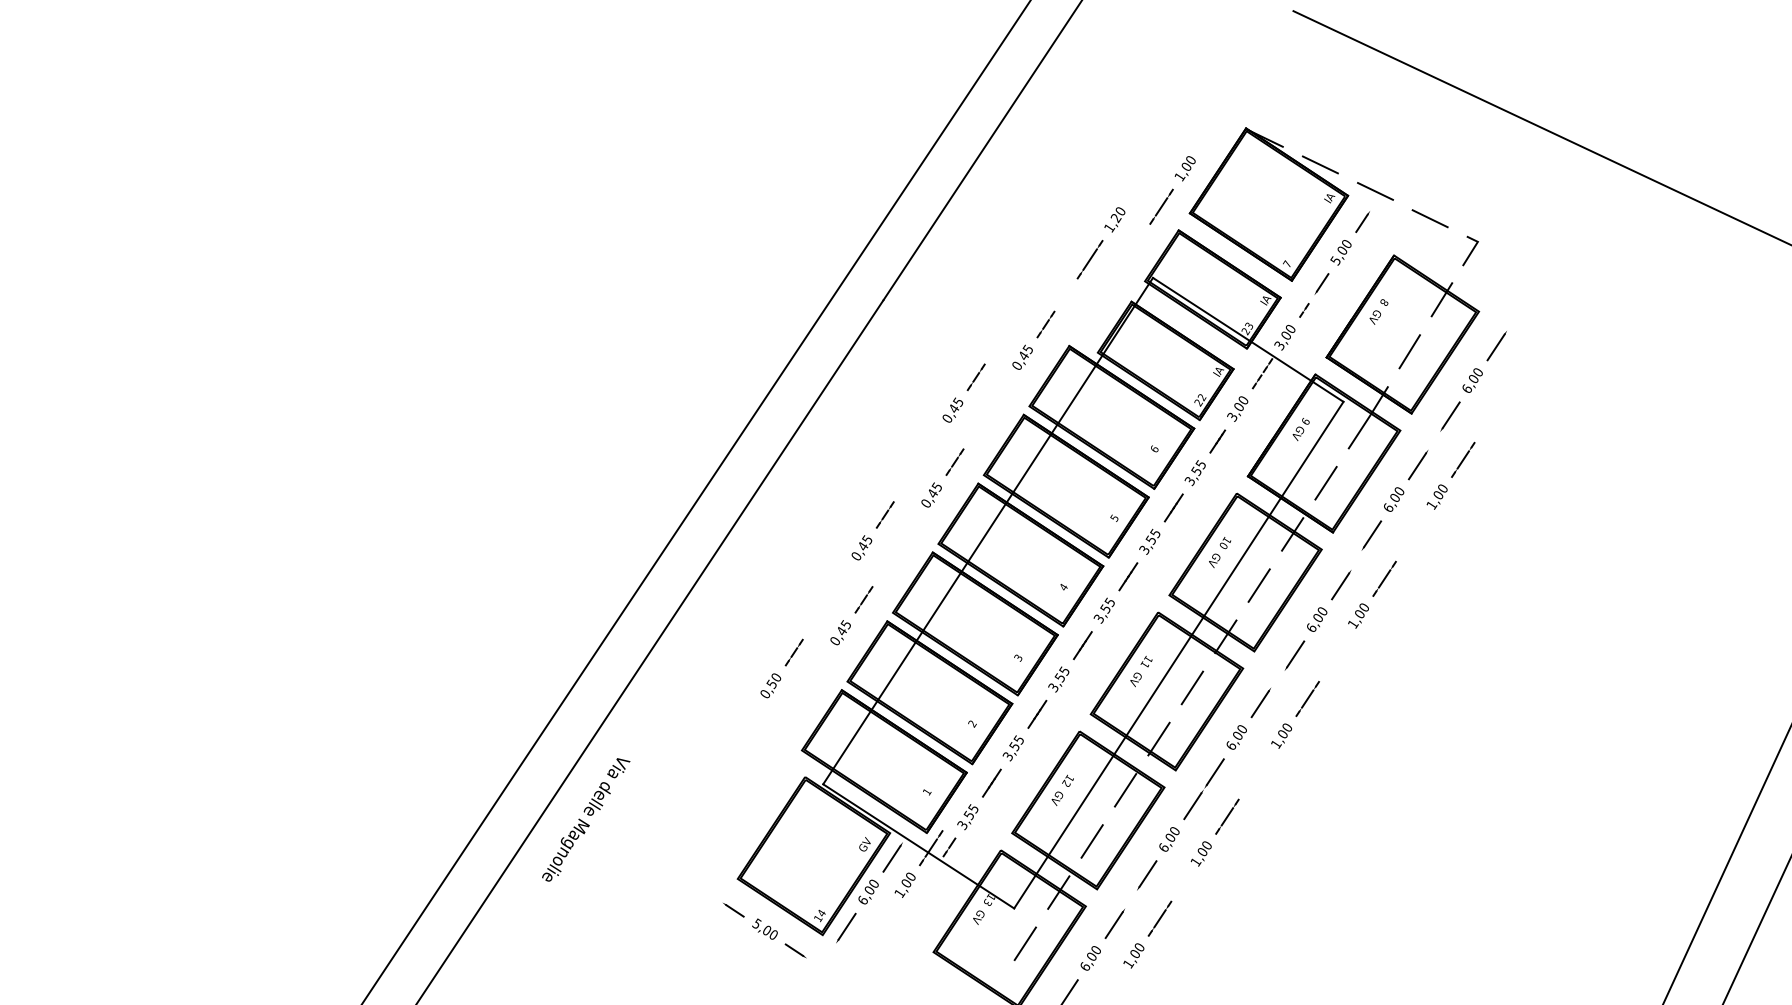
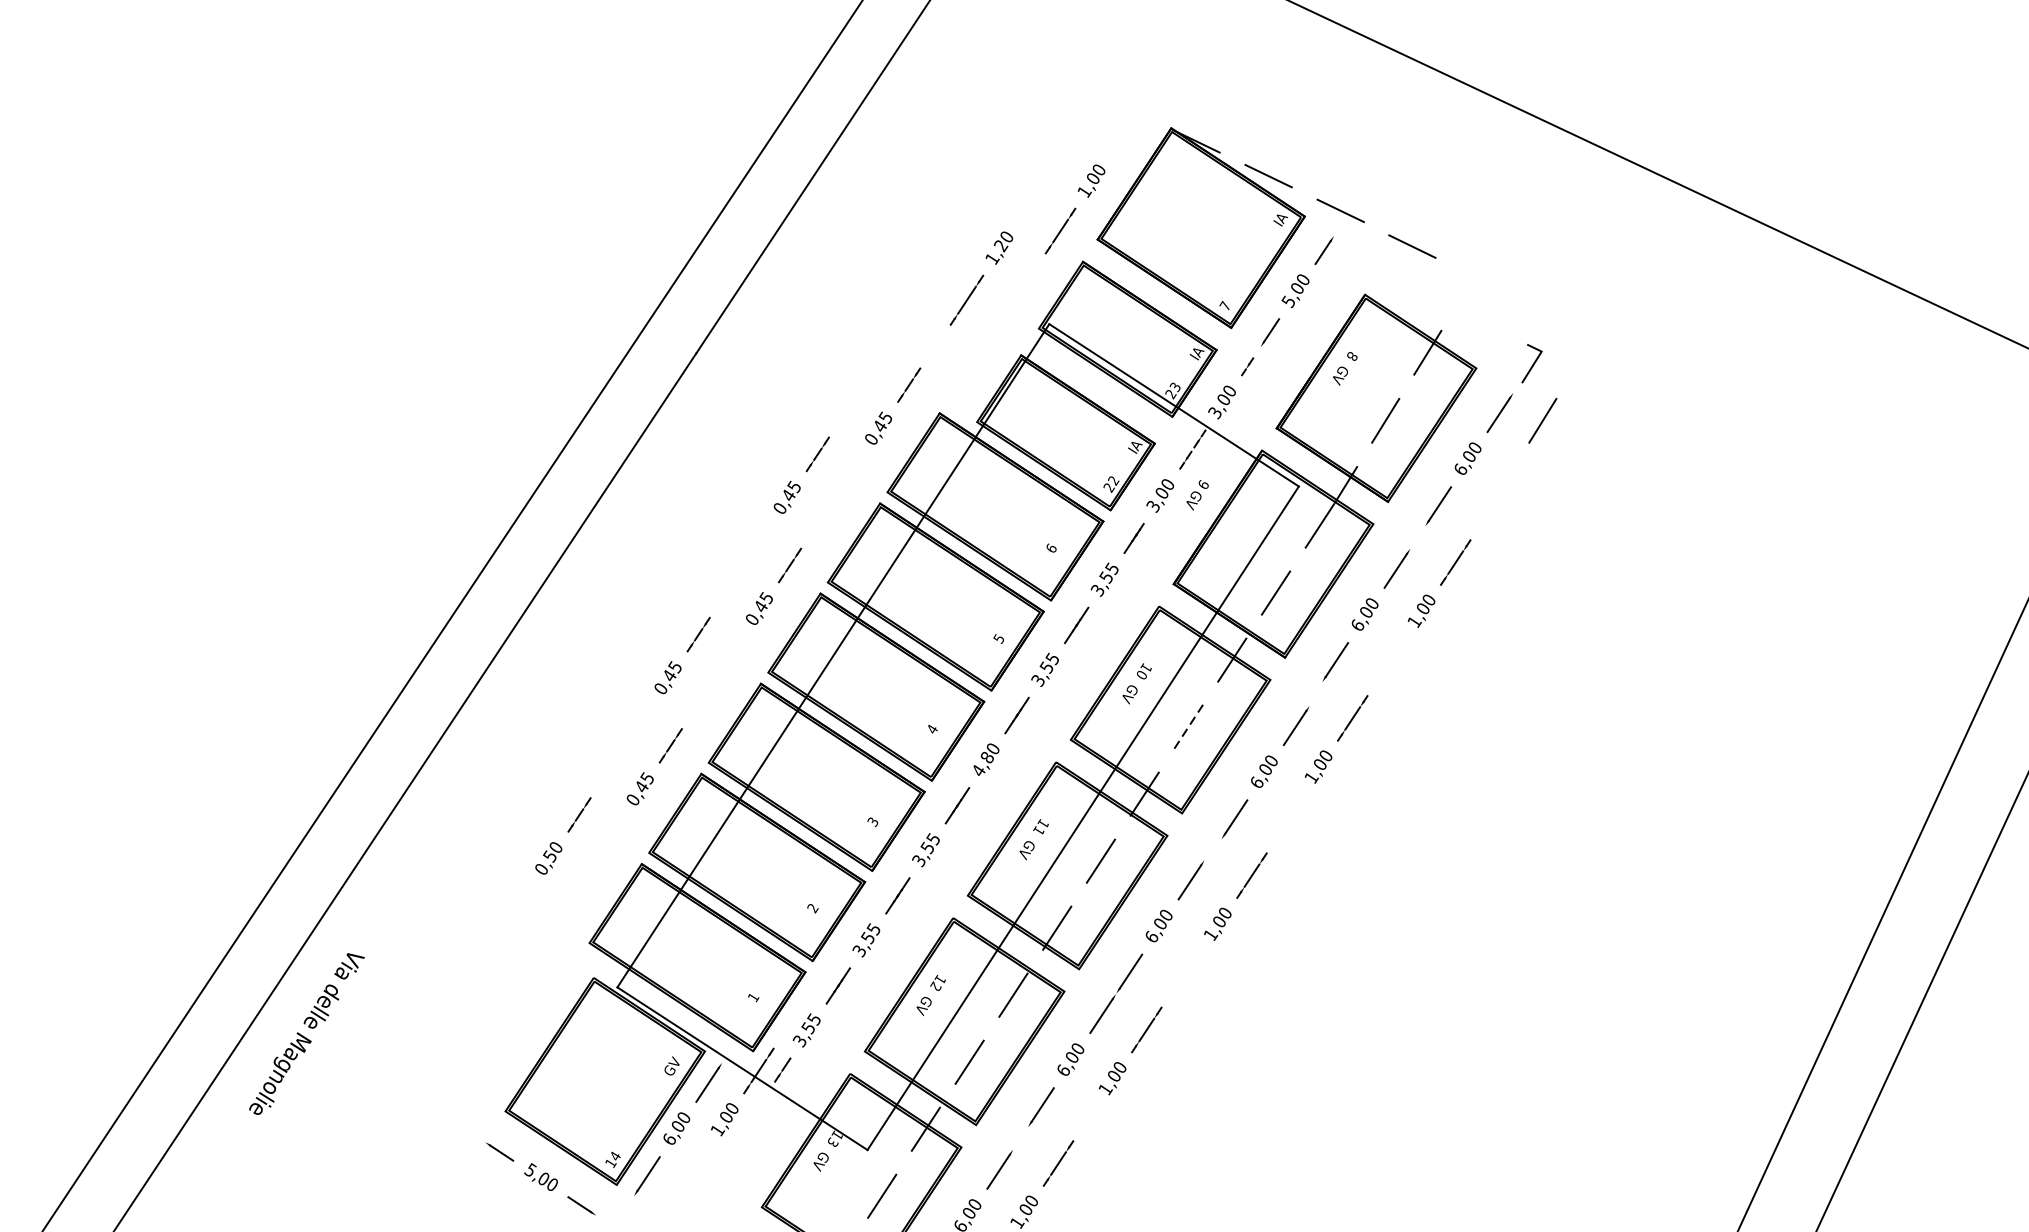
line: (1471, 250) -> (1533, 362), moved
line: (1529, 351) -> (1542, 420), added
text: (1300, 429) -> (1196, 495), moved
line: (1258, 586) -> (1187, 728), solid -> dashed
text: (1103, 610) -> (984, 759), 3,55 -> 4,80

